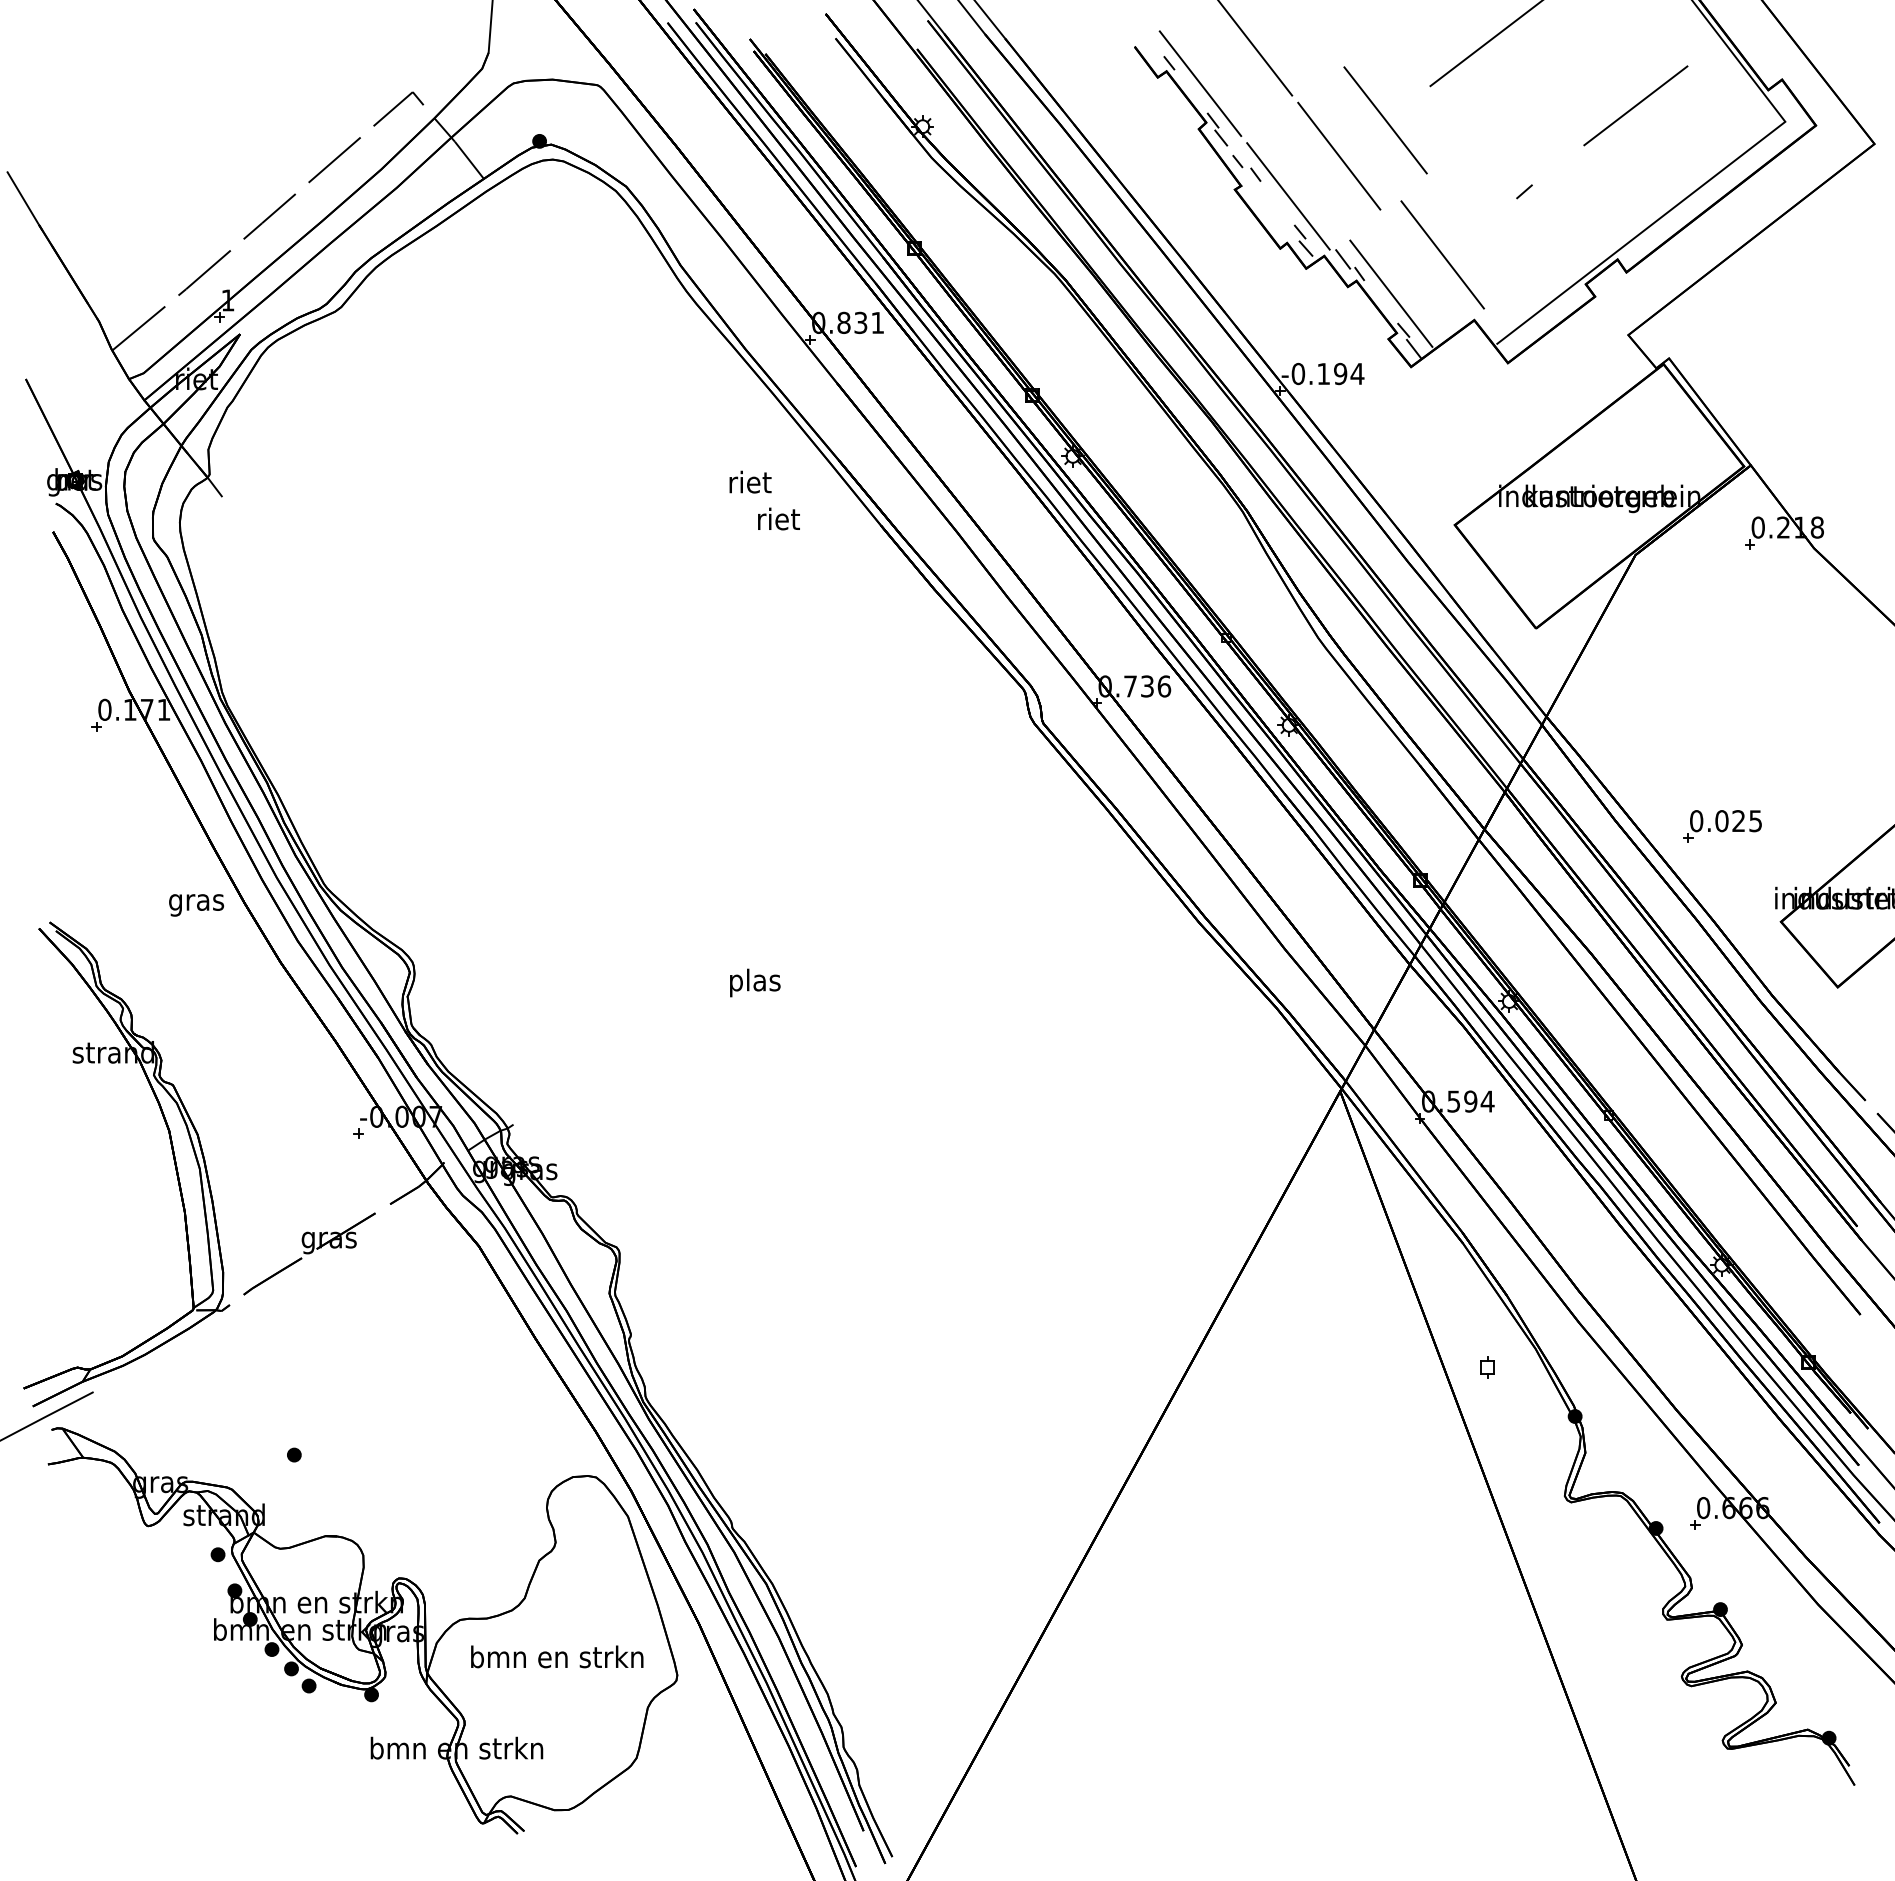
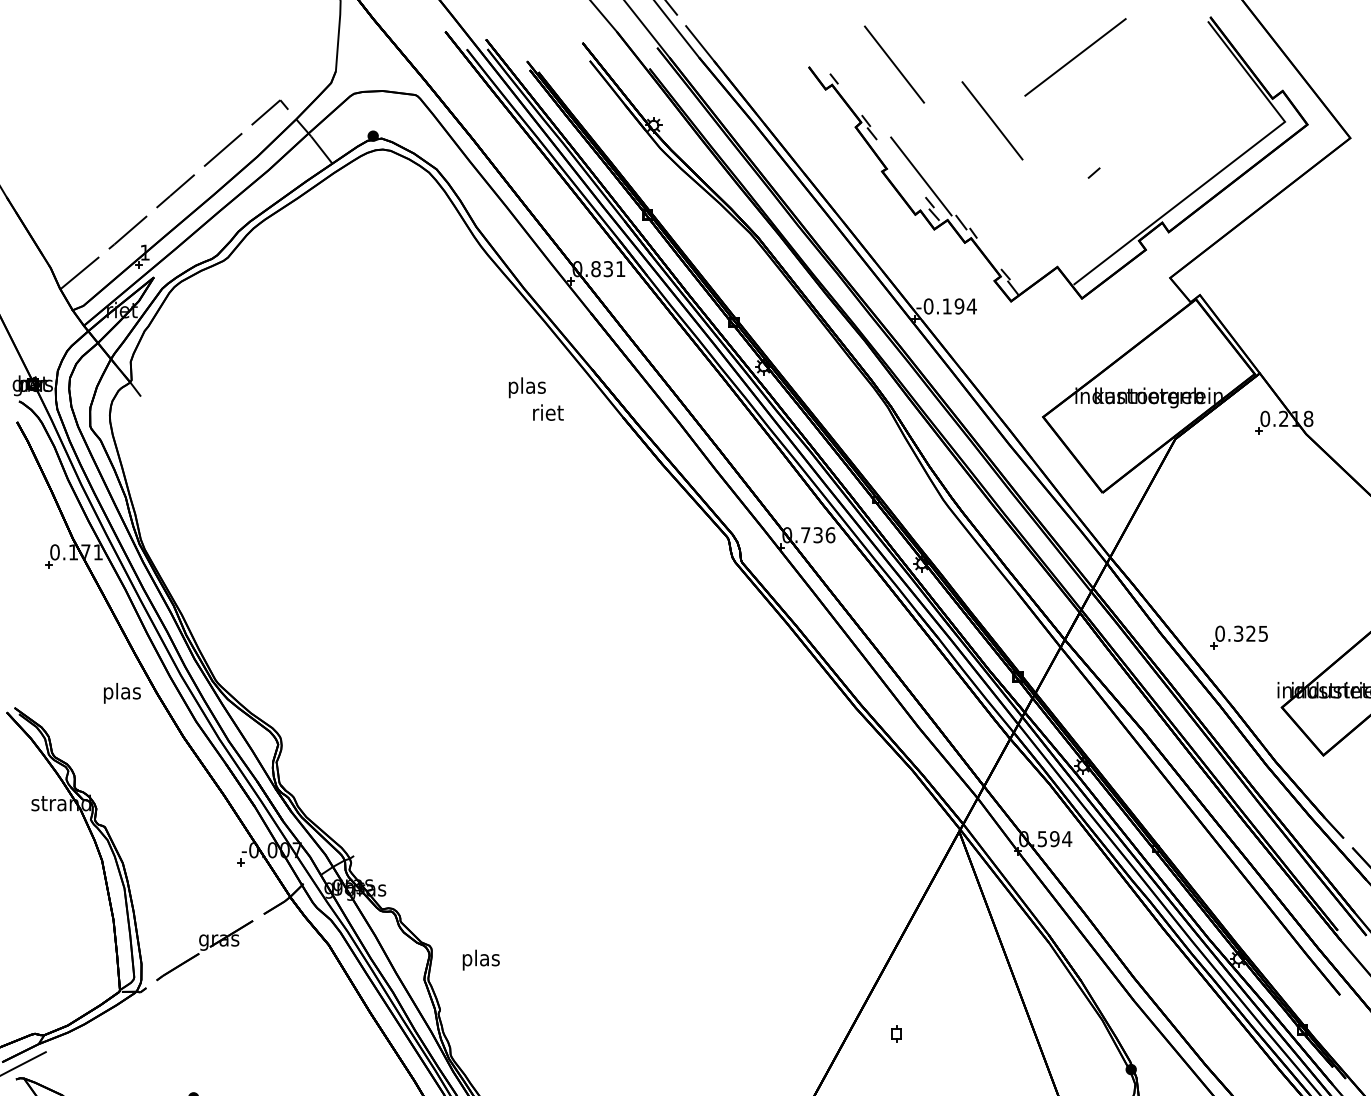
line: (1200, 83) -> (856, 93), removed
line: (1635, 105) -> (1175, 109), removed
line: (1339, 155) -> (958, 146), removed
part: (1246, 167) -> (890, 155), removed
line: (1442, 254) -> (1034, 219), removed
line: (1391, 293) -> (996, 247), removed
text: (750, 484) -> (527, 387), riet -> plas
text: (1721, 821) -> (1238, 634), 0.025 -> 0.325
text: (196, 902) -> (122, 693), gras -> plas
text: (755, 982) -> (481, 959), moved
part: (1487, 1367) -> (896, 1033), moved

